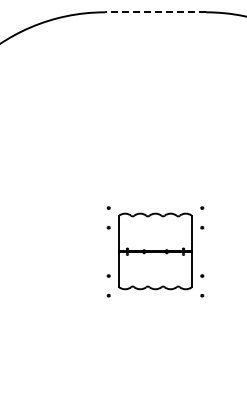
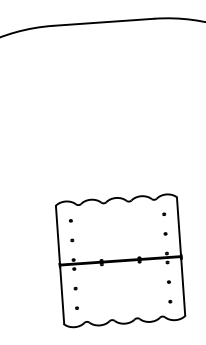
line: (155, 12) -> (103, 22), dashed -> solid
part: (155, 251) -> (120, 260), size x1.67

